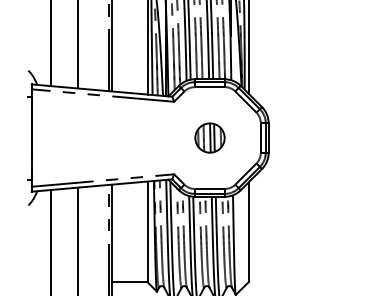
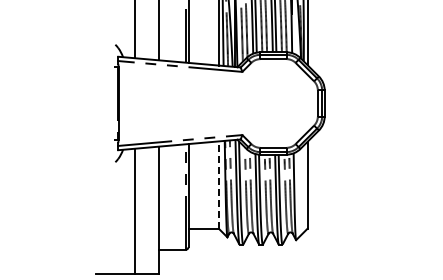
part: (209, 138) -> (273, 103), removed
line: (147, 232) -> (219, 185), solid -> dashed

